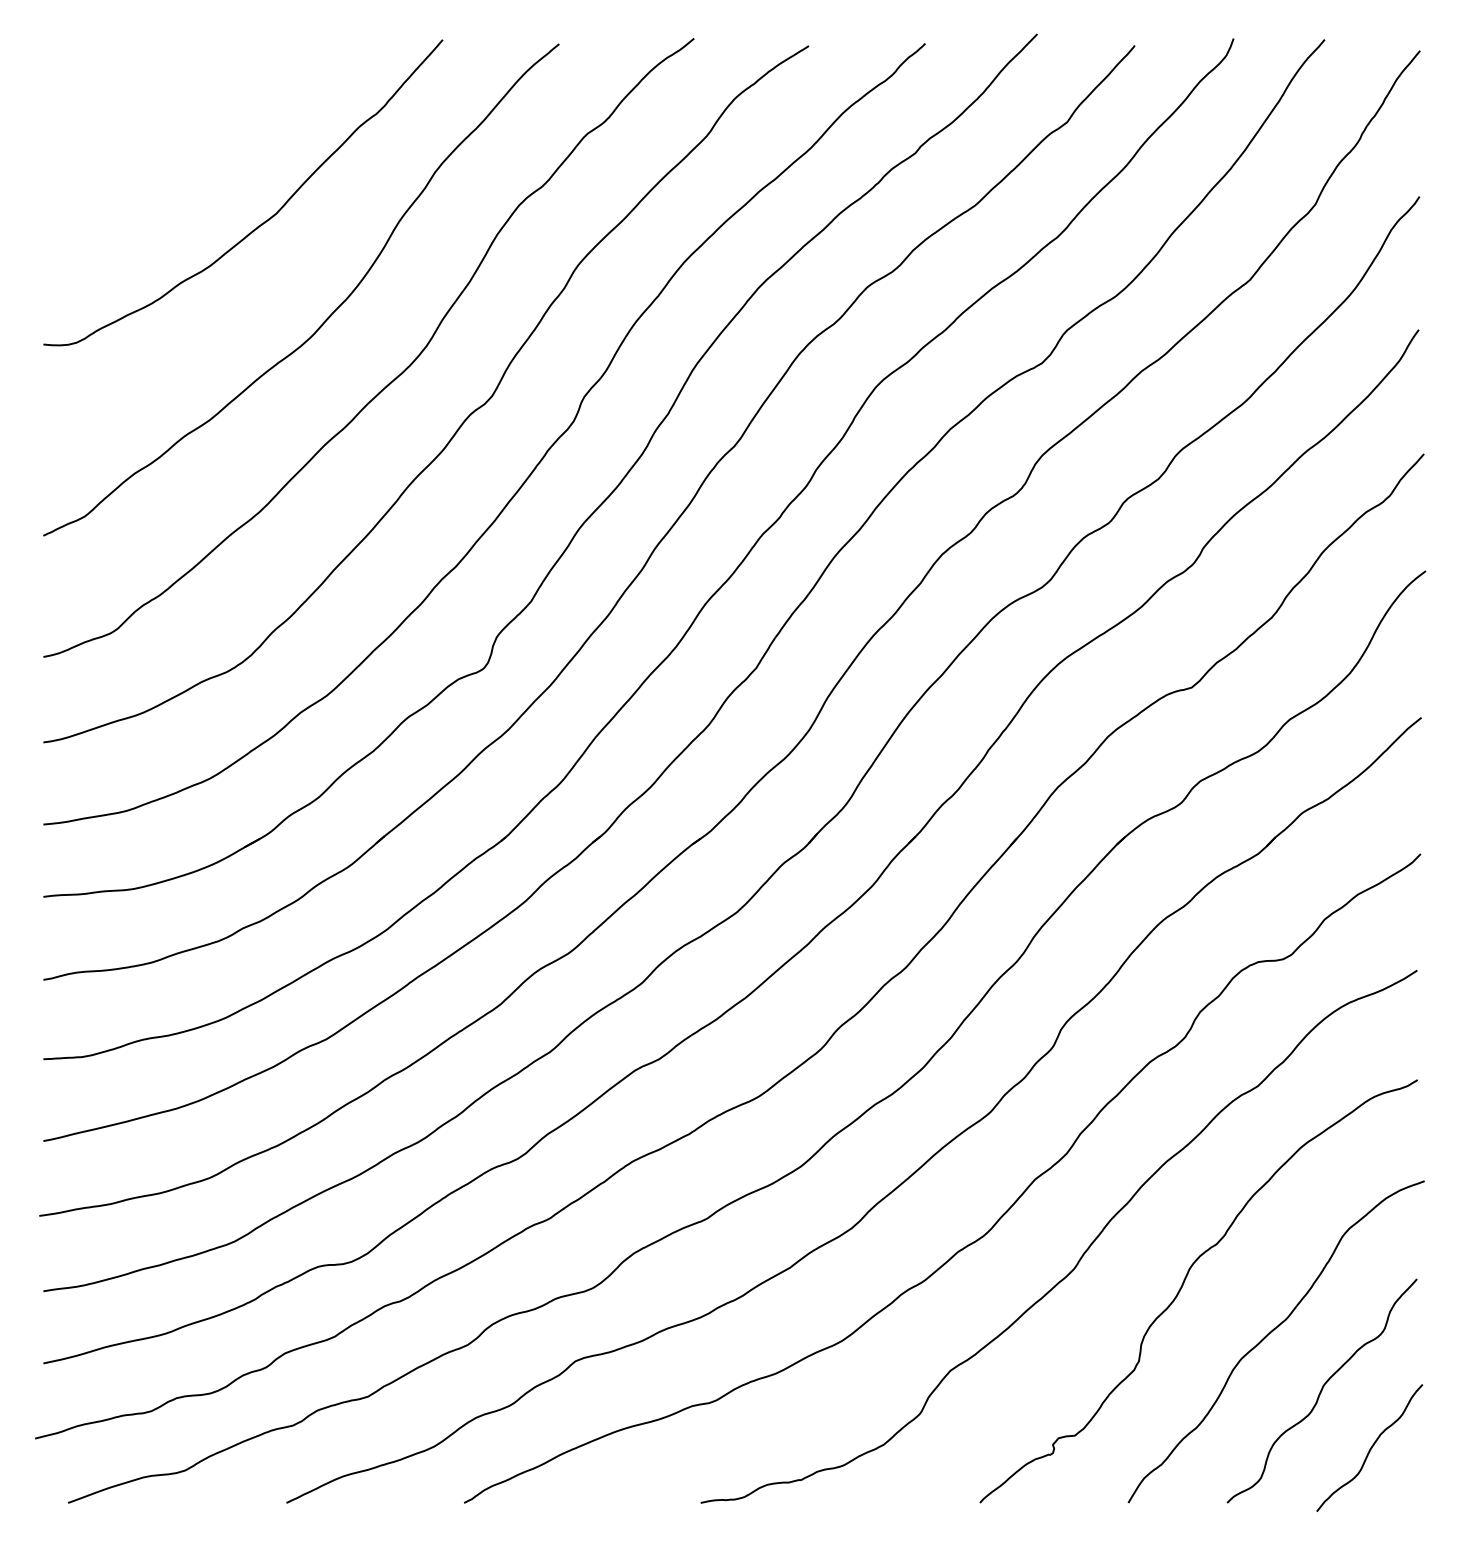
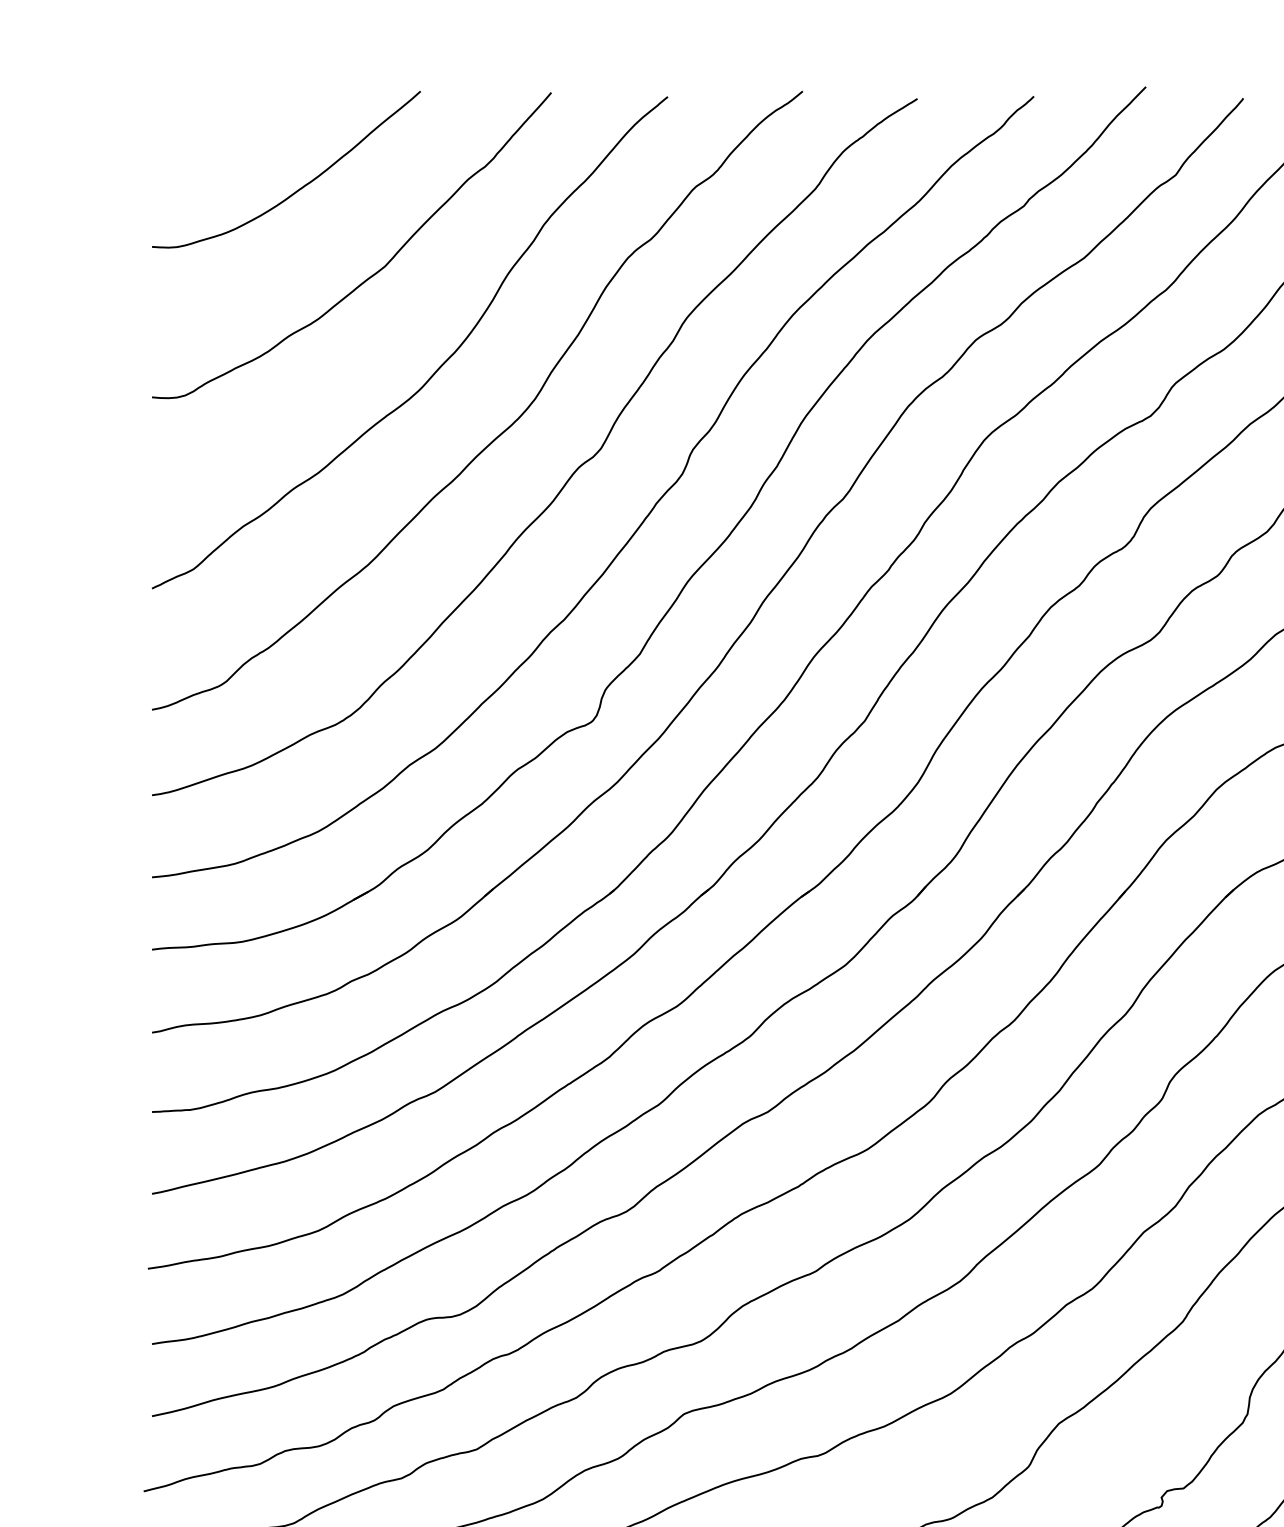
curve: (189, 136) -> (298, 189), added

